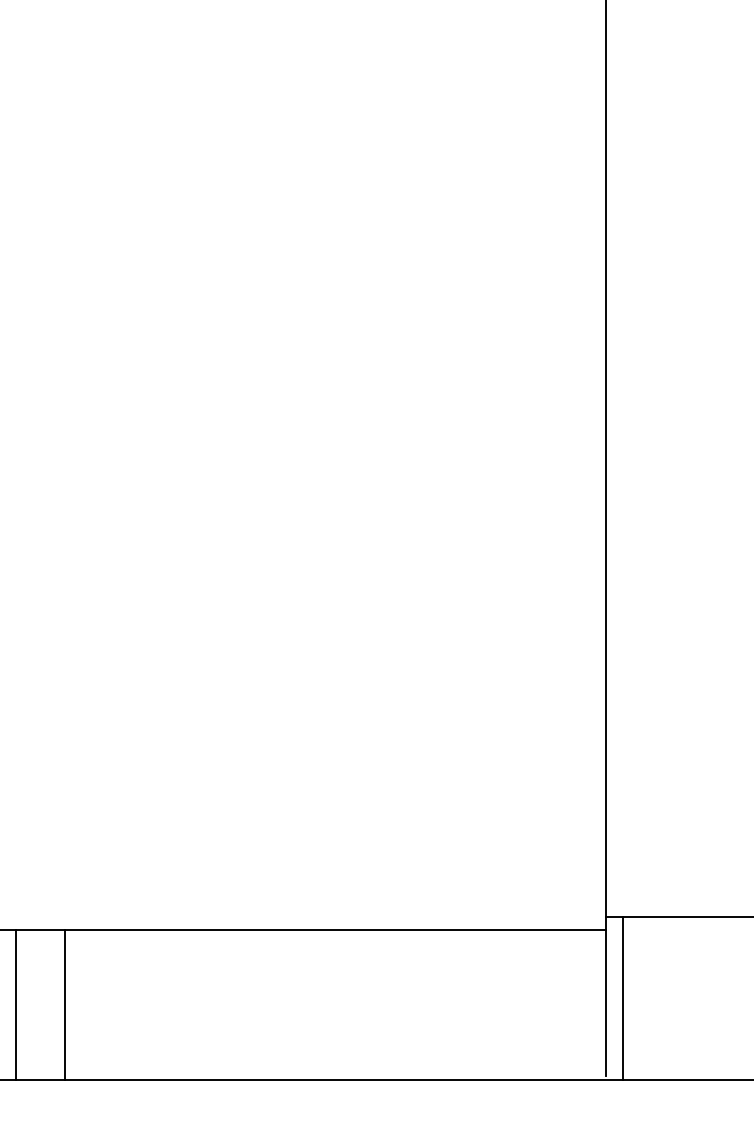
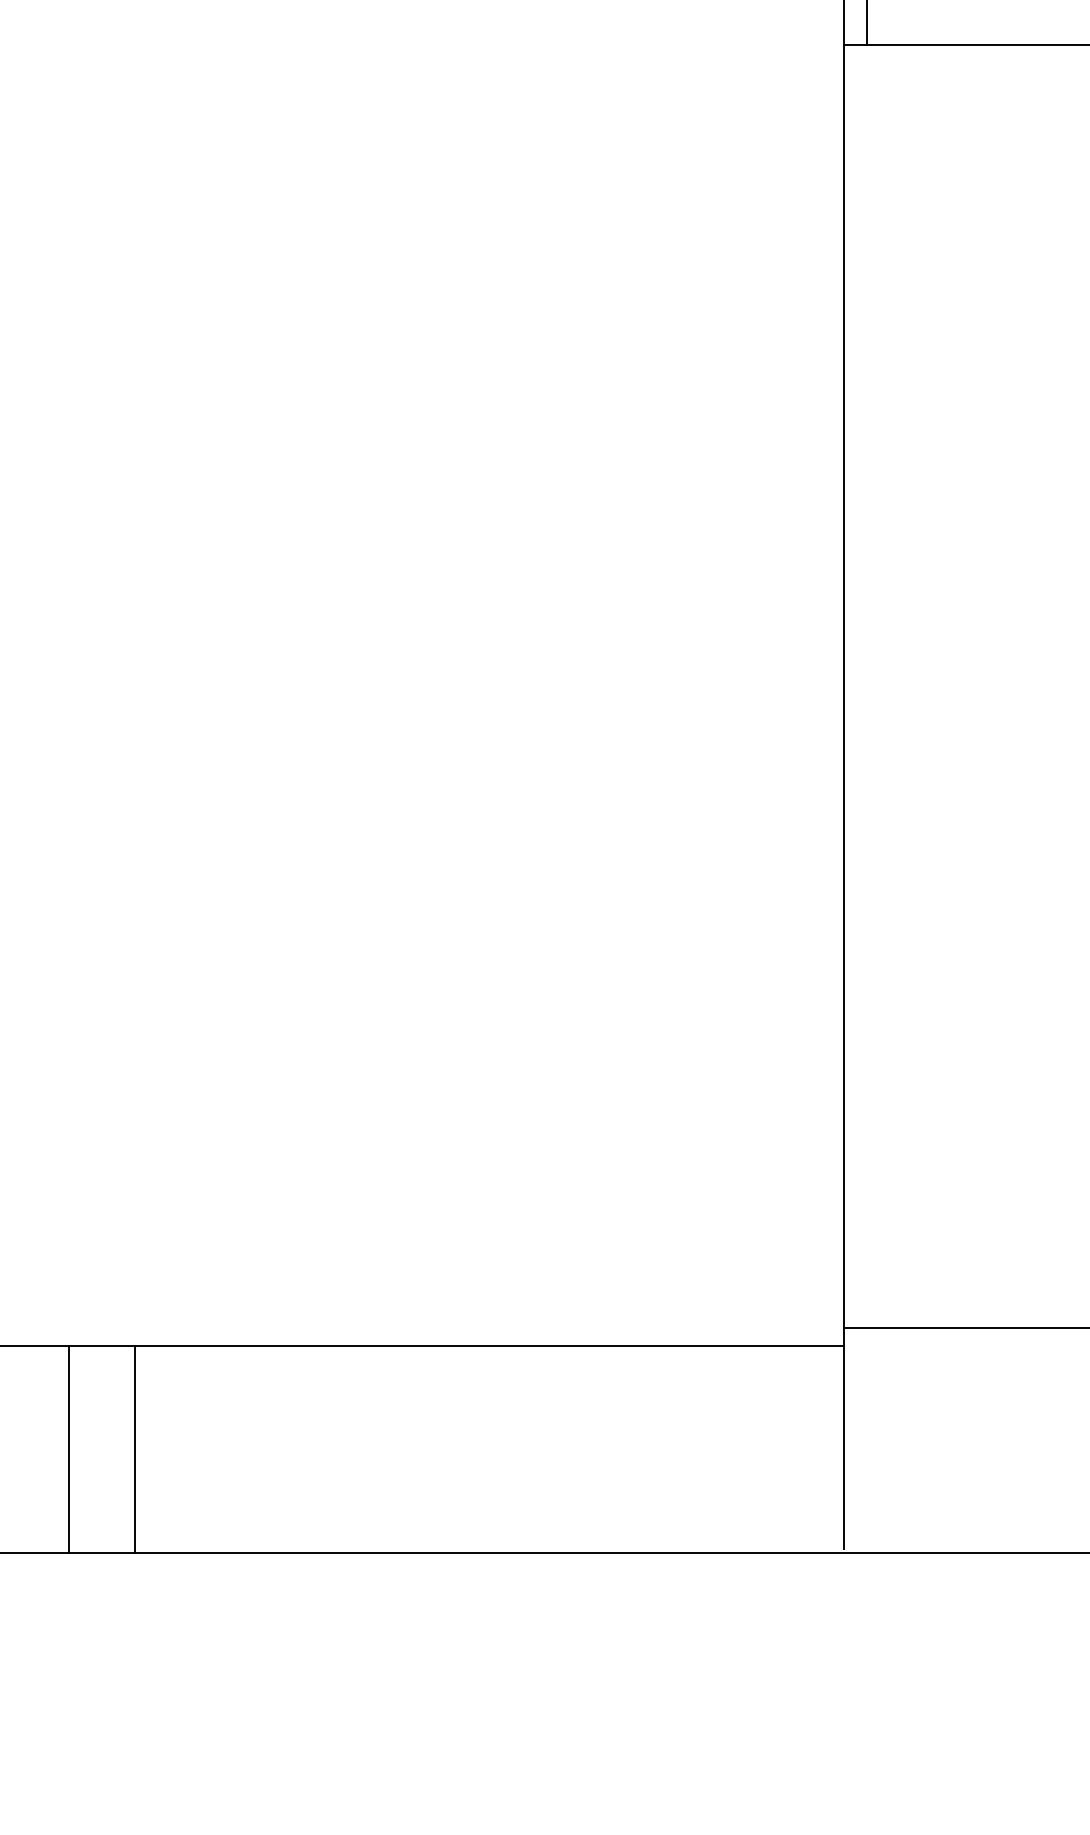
line: (623, 998) -> (867, 1440), removed
line: (16, 1004) -> (68, 1449), moved
line: (64, 1004) -> (134, 1449), moved

